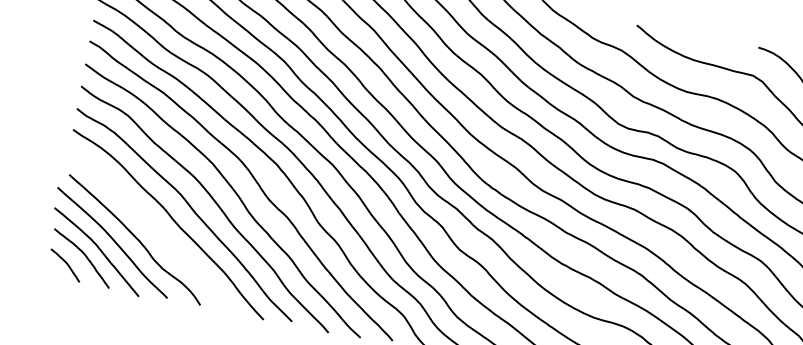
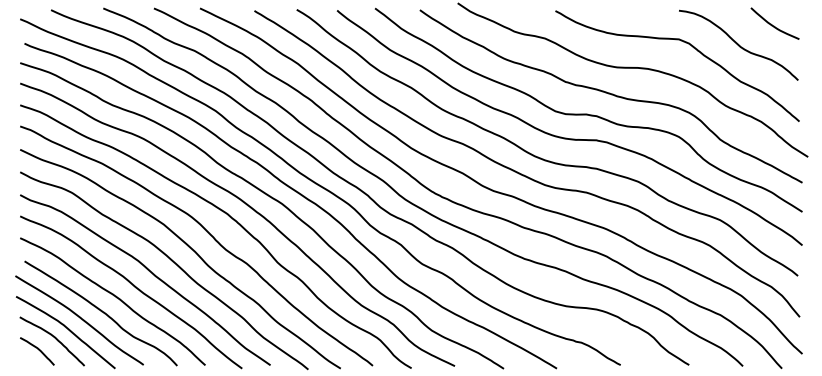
curve: (152, 226) -> (115, 297), added

